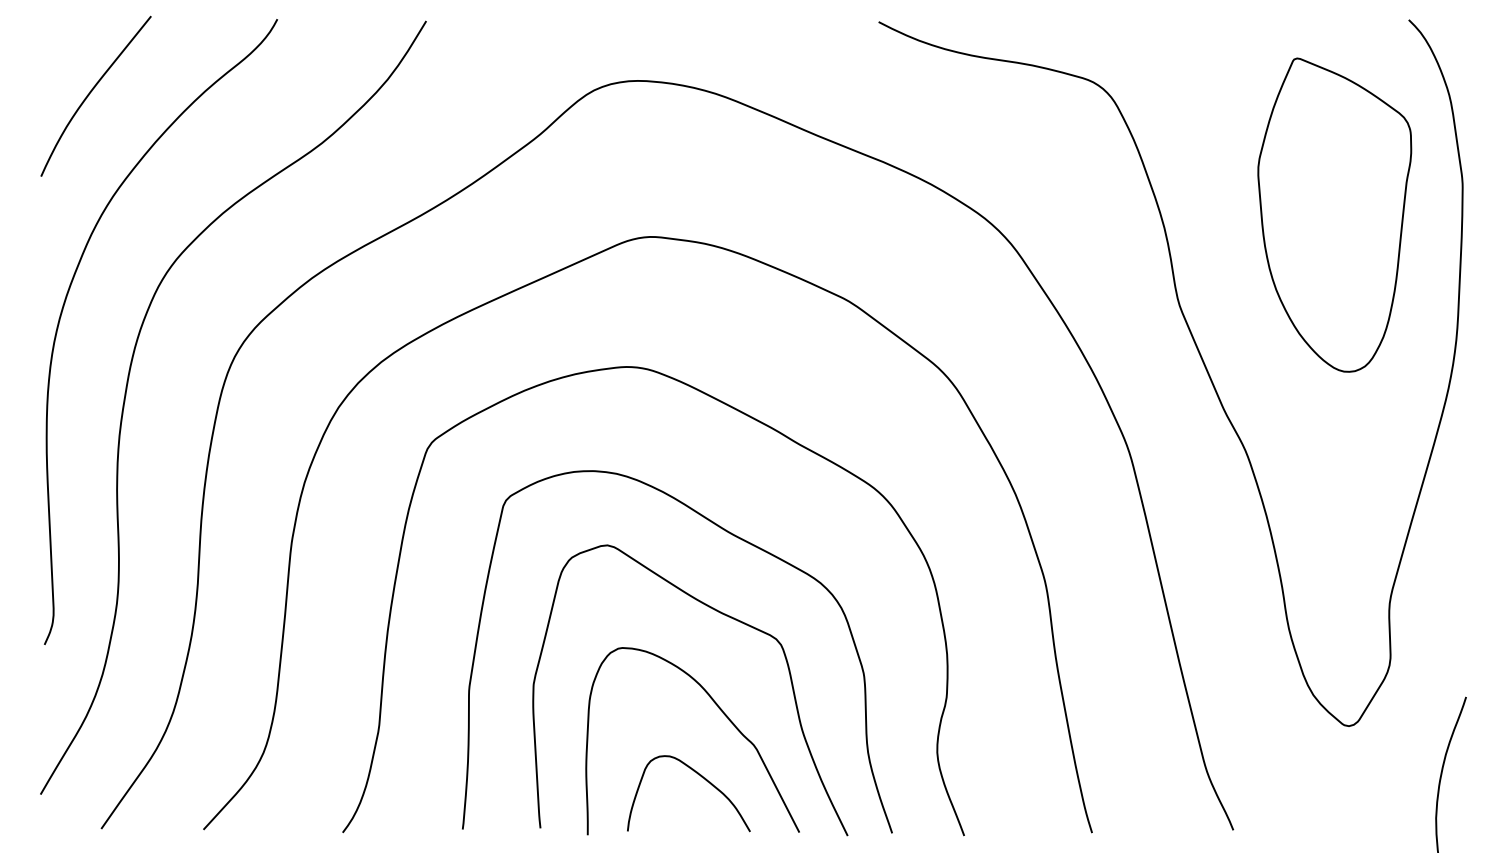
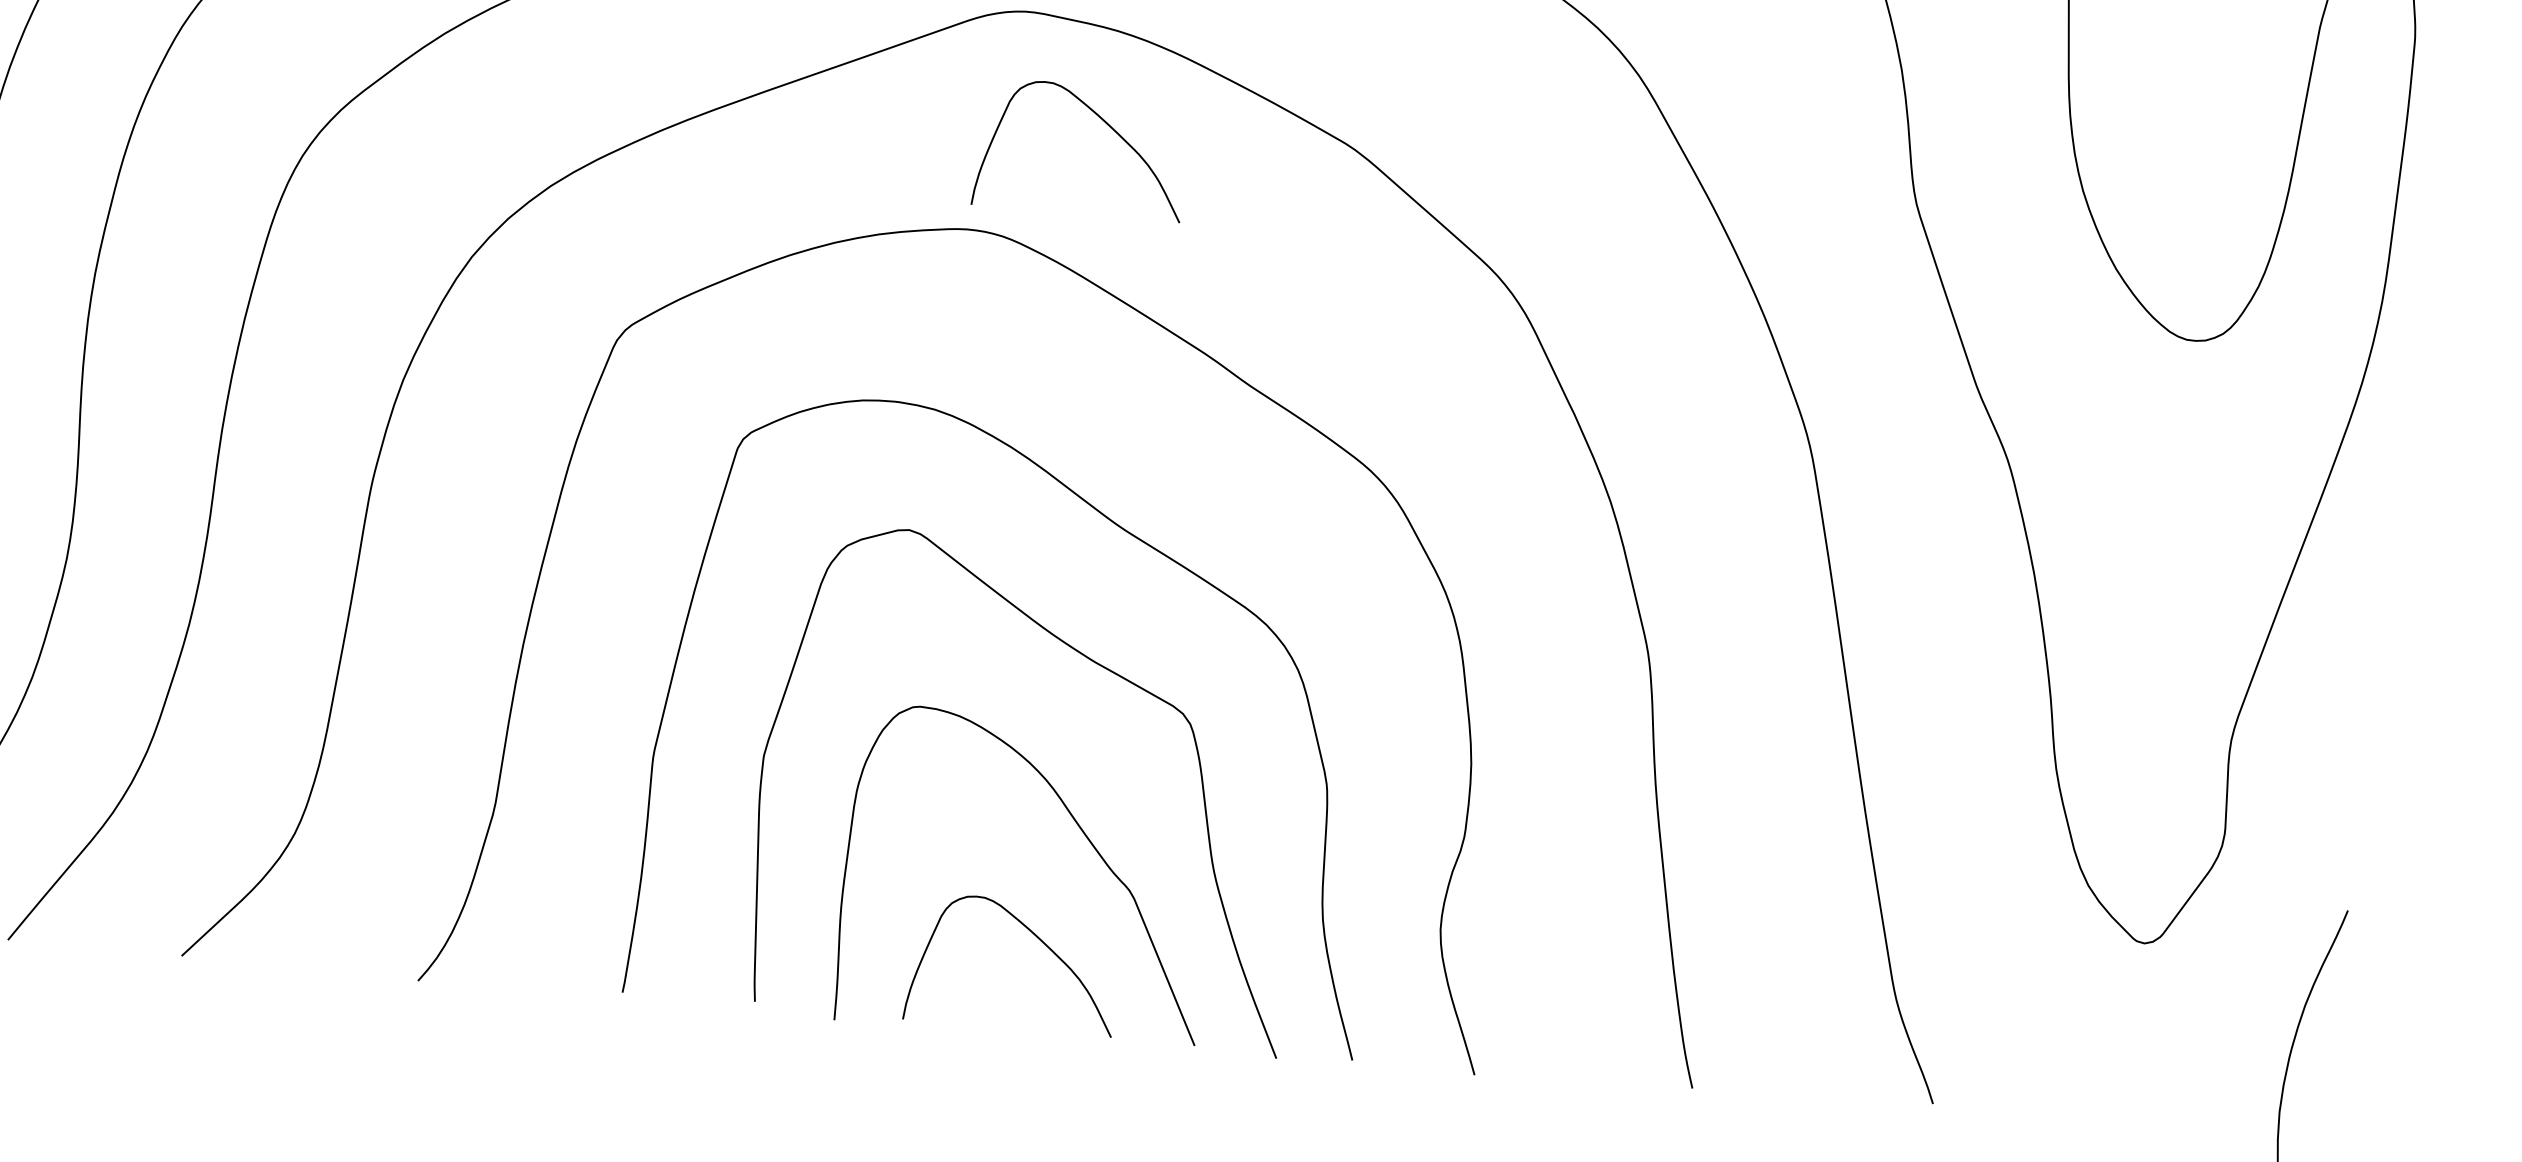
curve: (702, 299) -> (1105, 125), added

